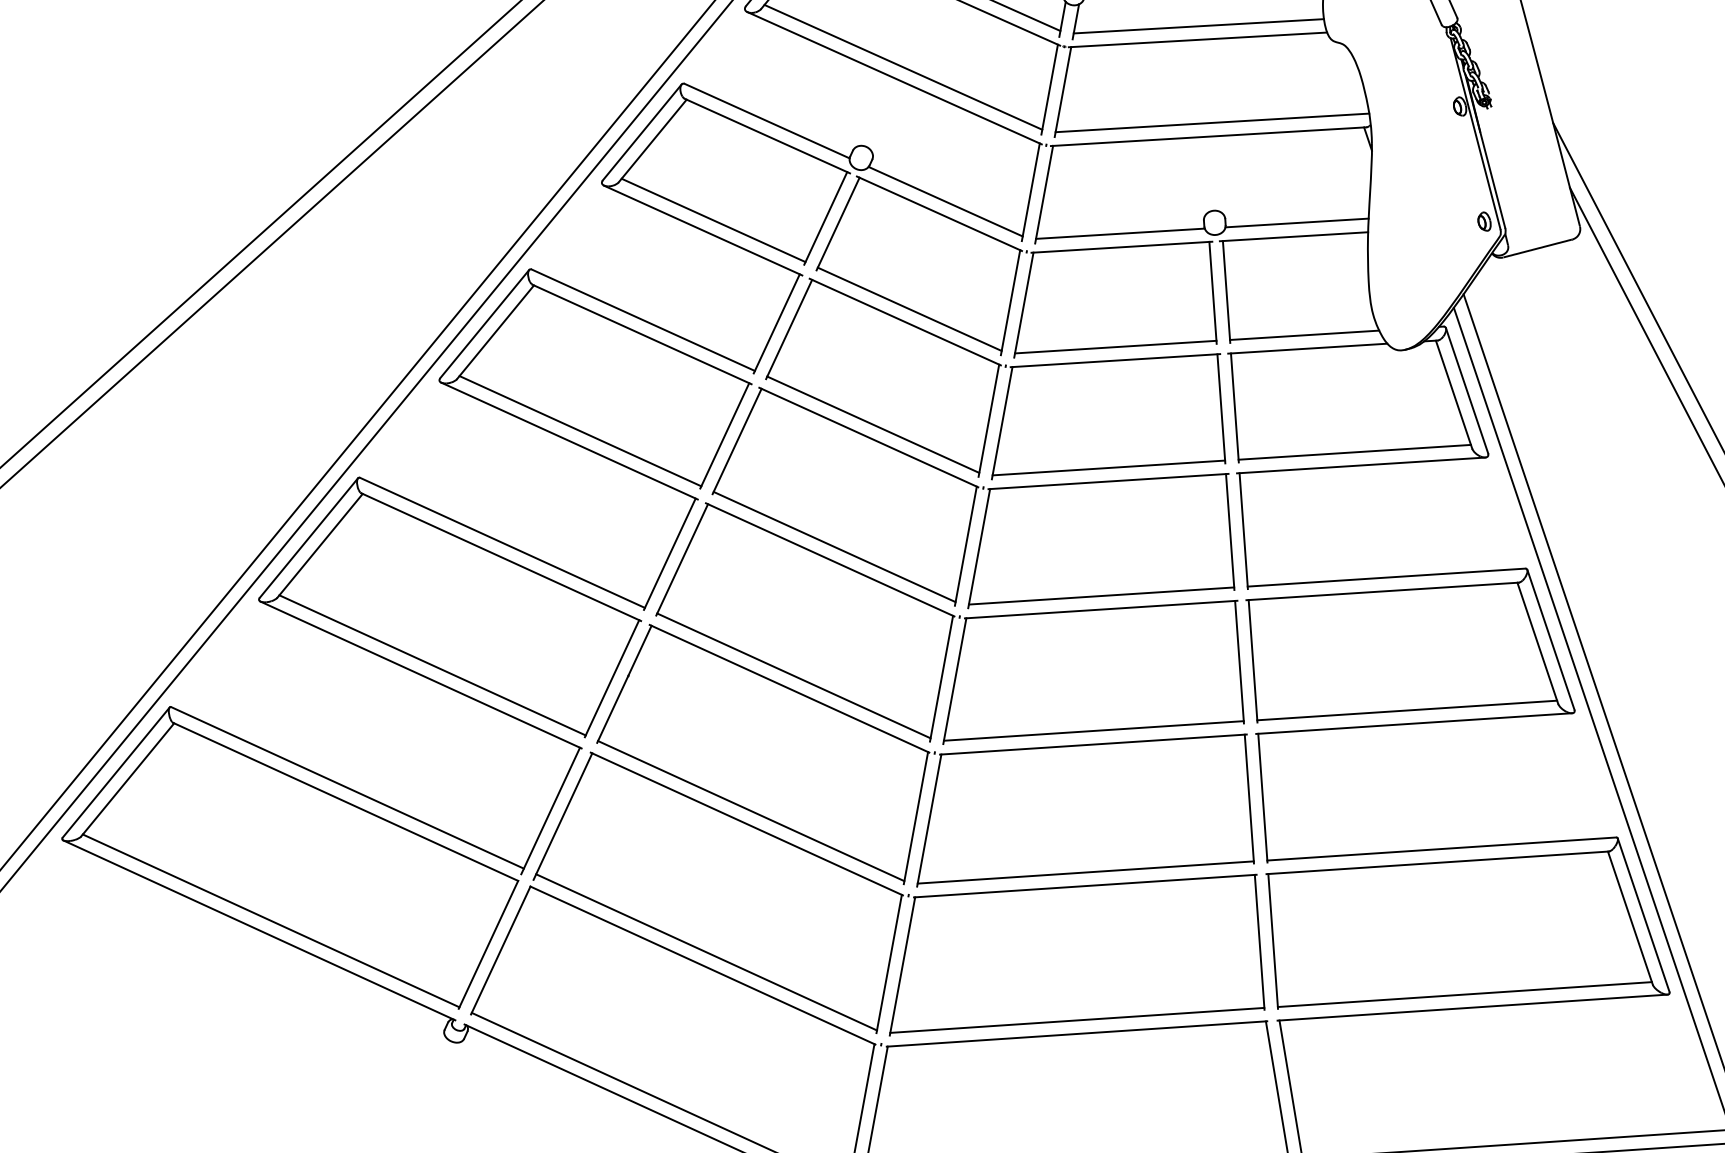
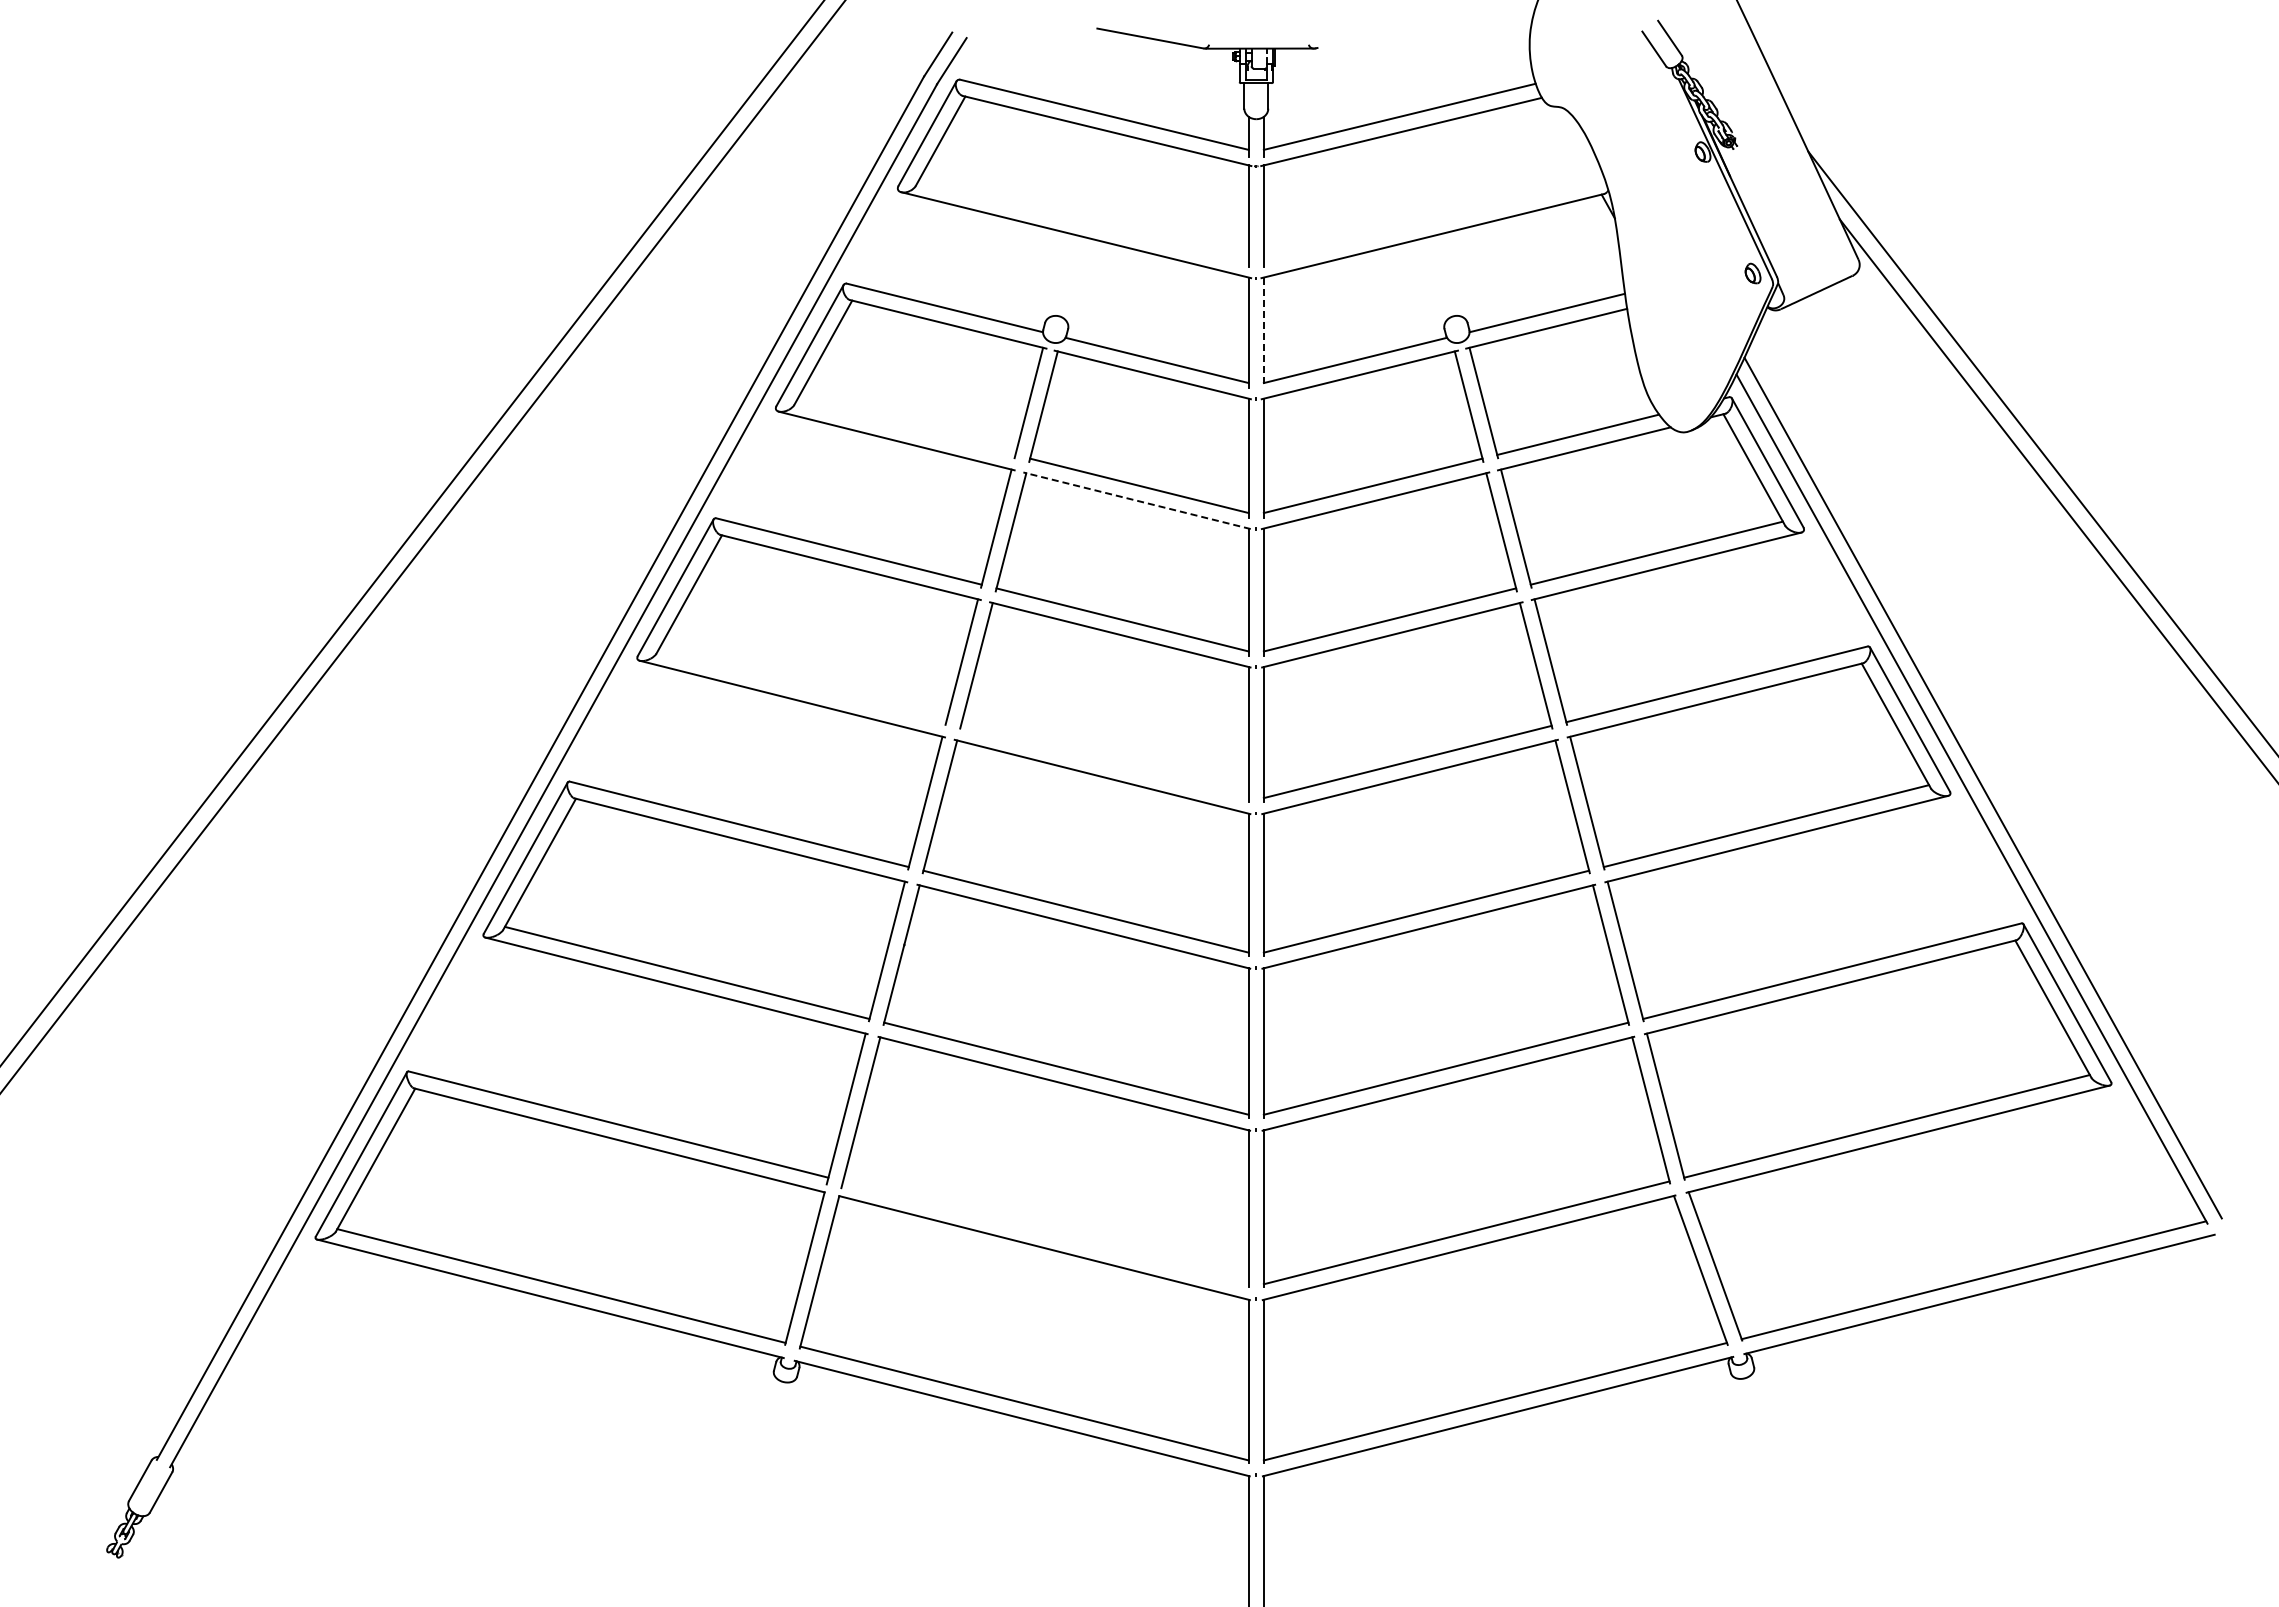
line: (903, 66) -> (1083, 220), removed
line: (1211, 122) -> (1433, 219), removed
line: (1043, 195) -> (1263, 333), solid -> dashed
line: (713, 220) -> (905, 427), removed
line: (904, 321) -> (1136, 500), solid -> dashed
line: (580, 430) -> (802, 685), removed
line: (834, 546) -> (1104, 761), removed
line: (706, 951) -> (1045, 1232), removed

